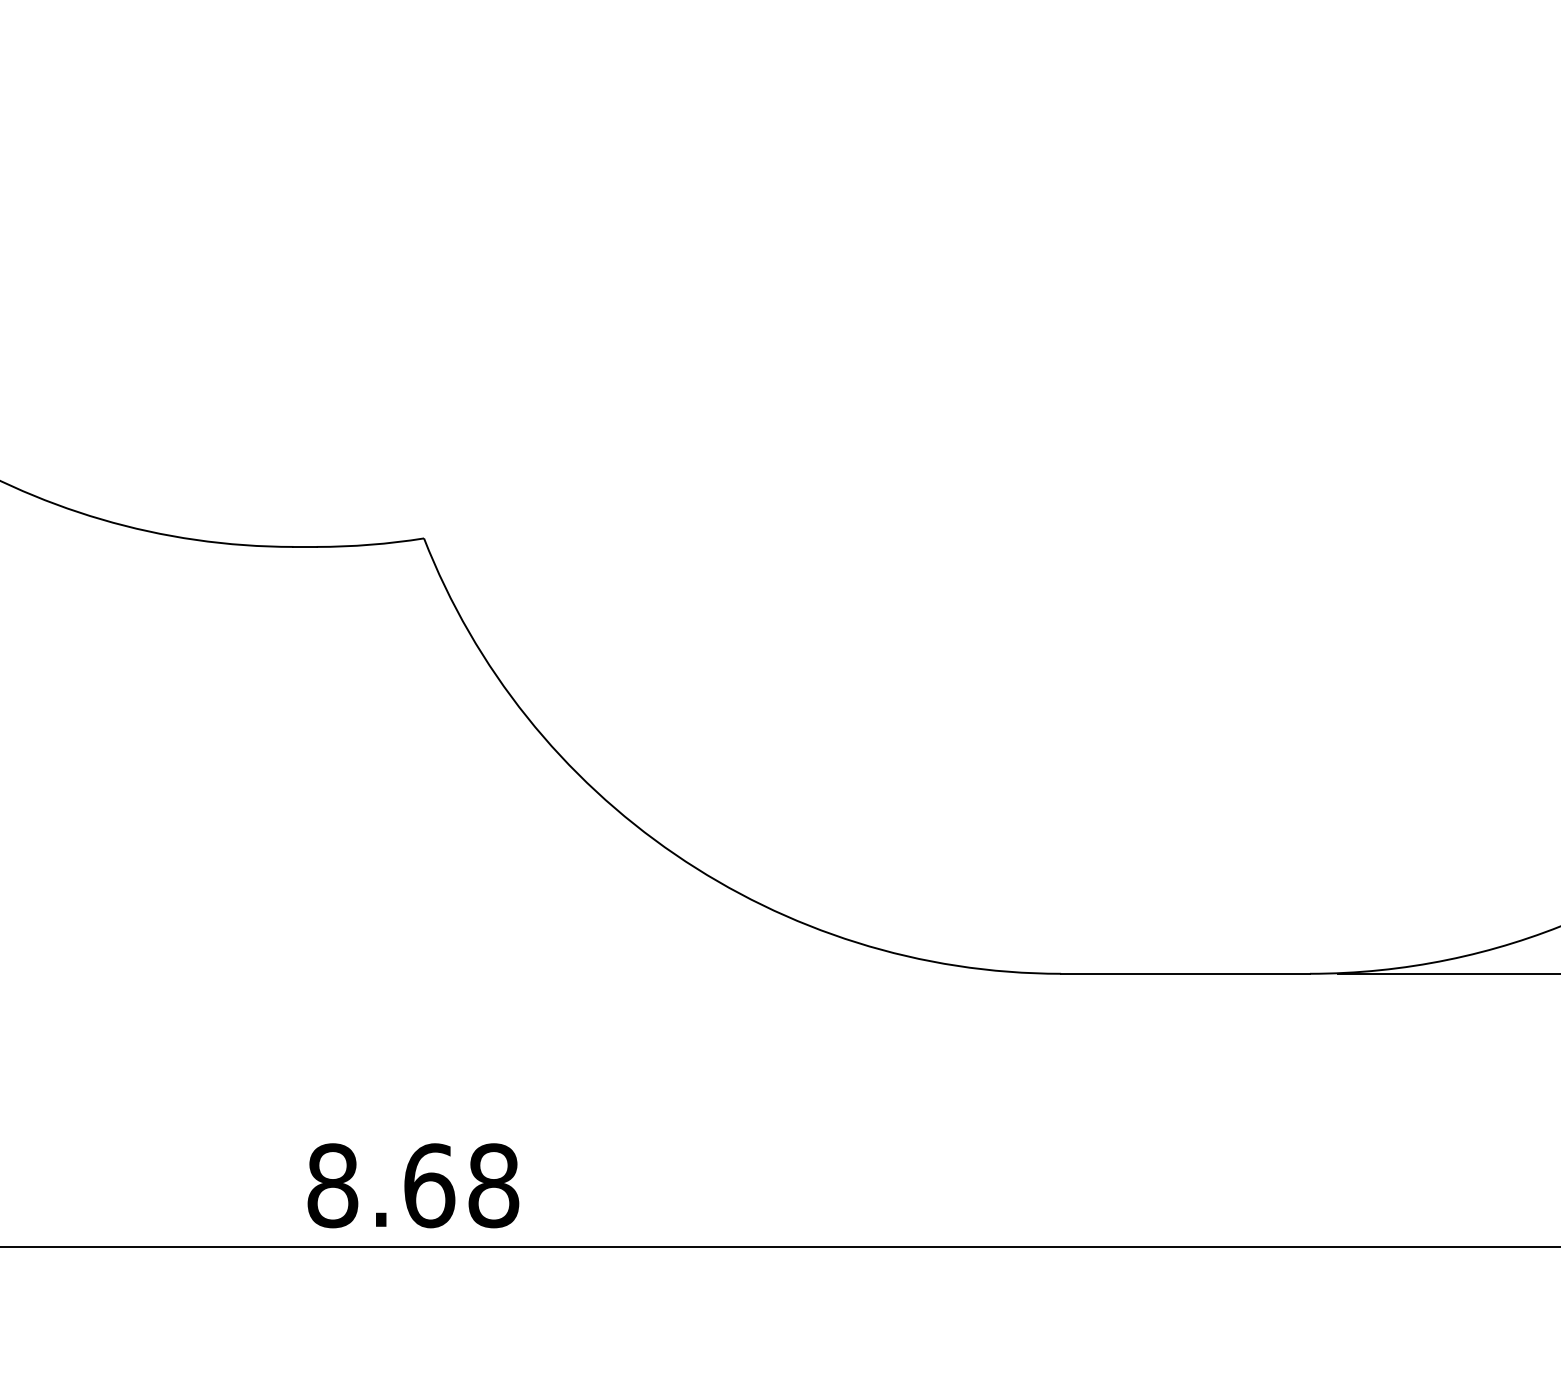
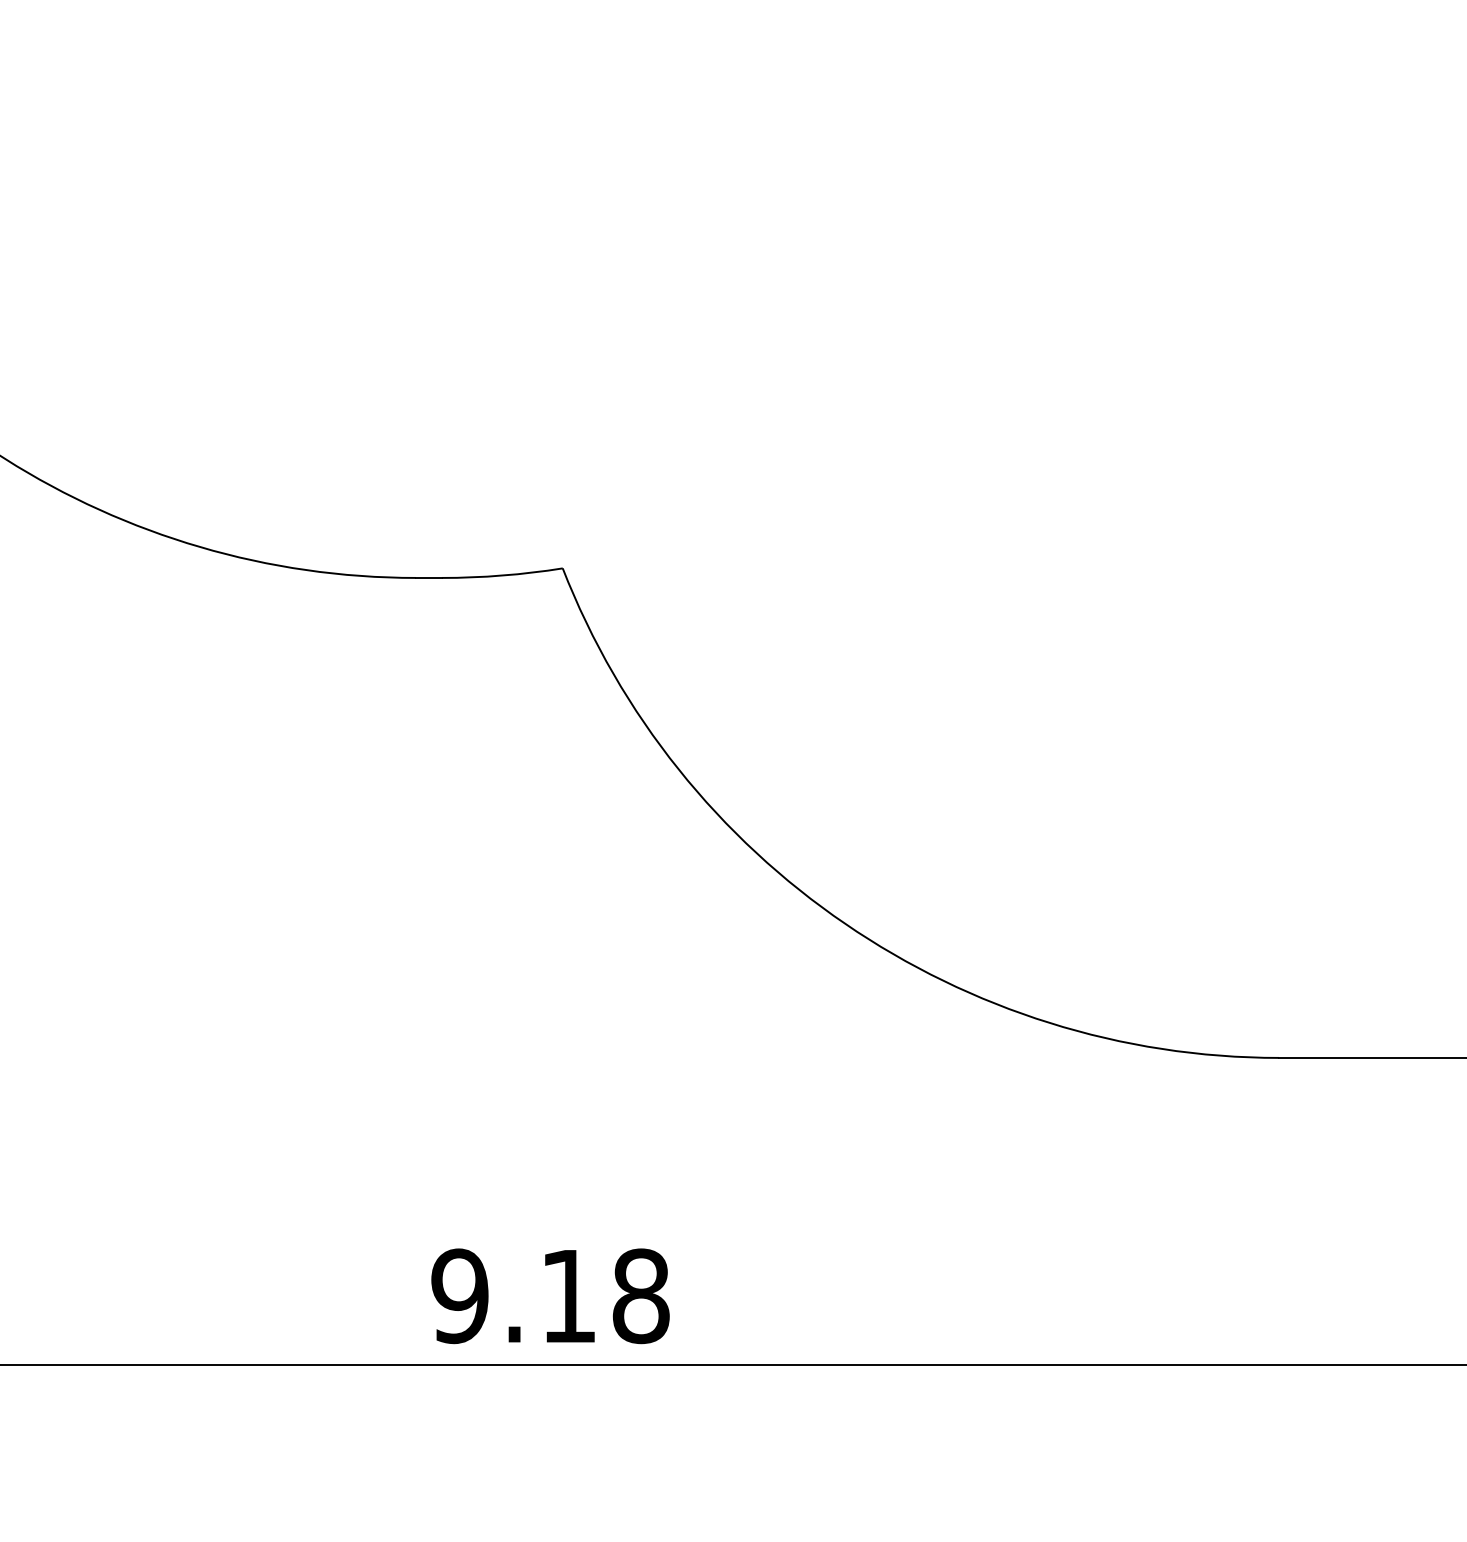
text: (381, 1185) -> (514, 1295), 8.68 -> 9.18

